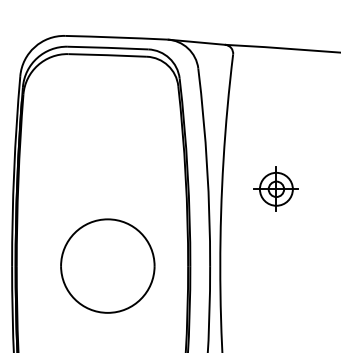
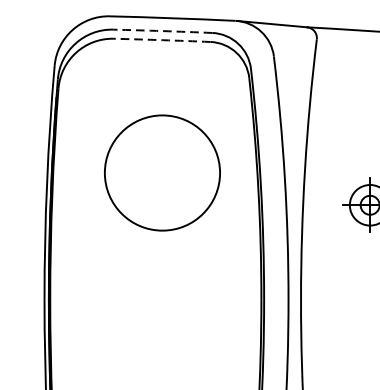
arc: (108, 47) -> (163, 30), solid -> dashed
arc: (107, 55) -> (162, 40), solid -> dashed
part: (107, 265) -> (162, 172), moved

